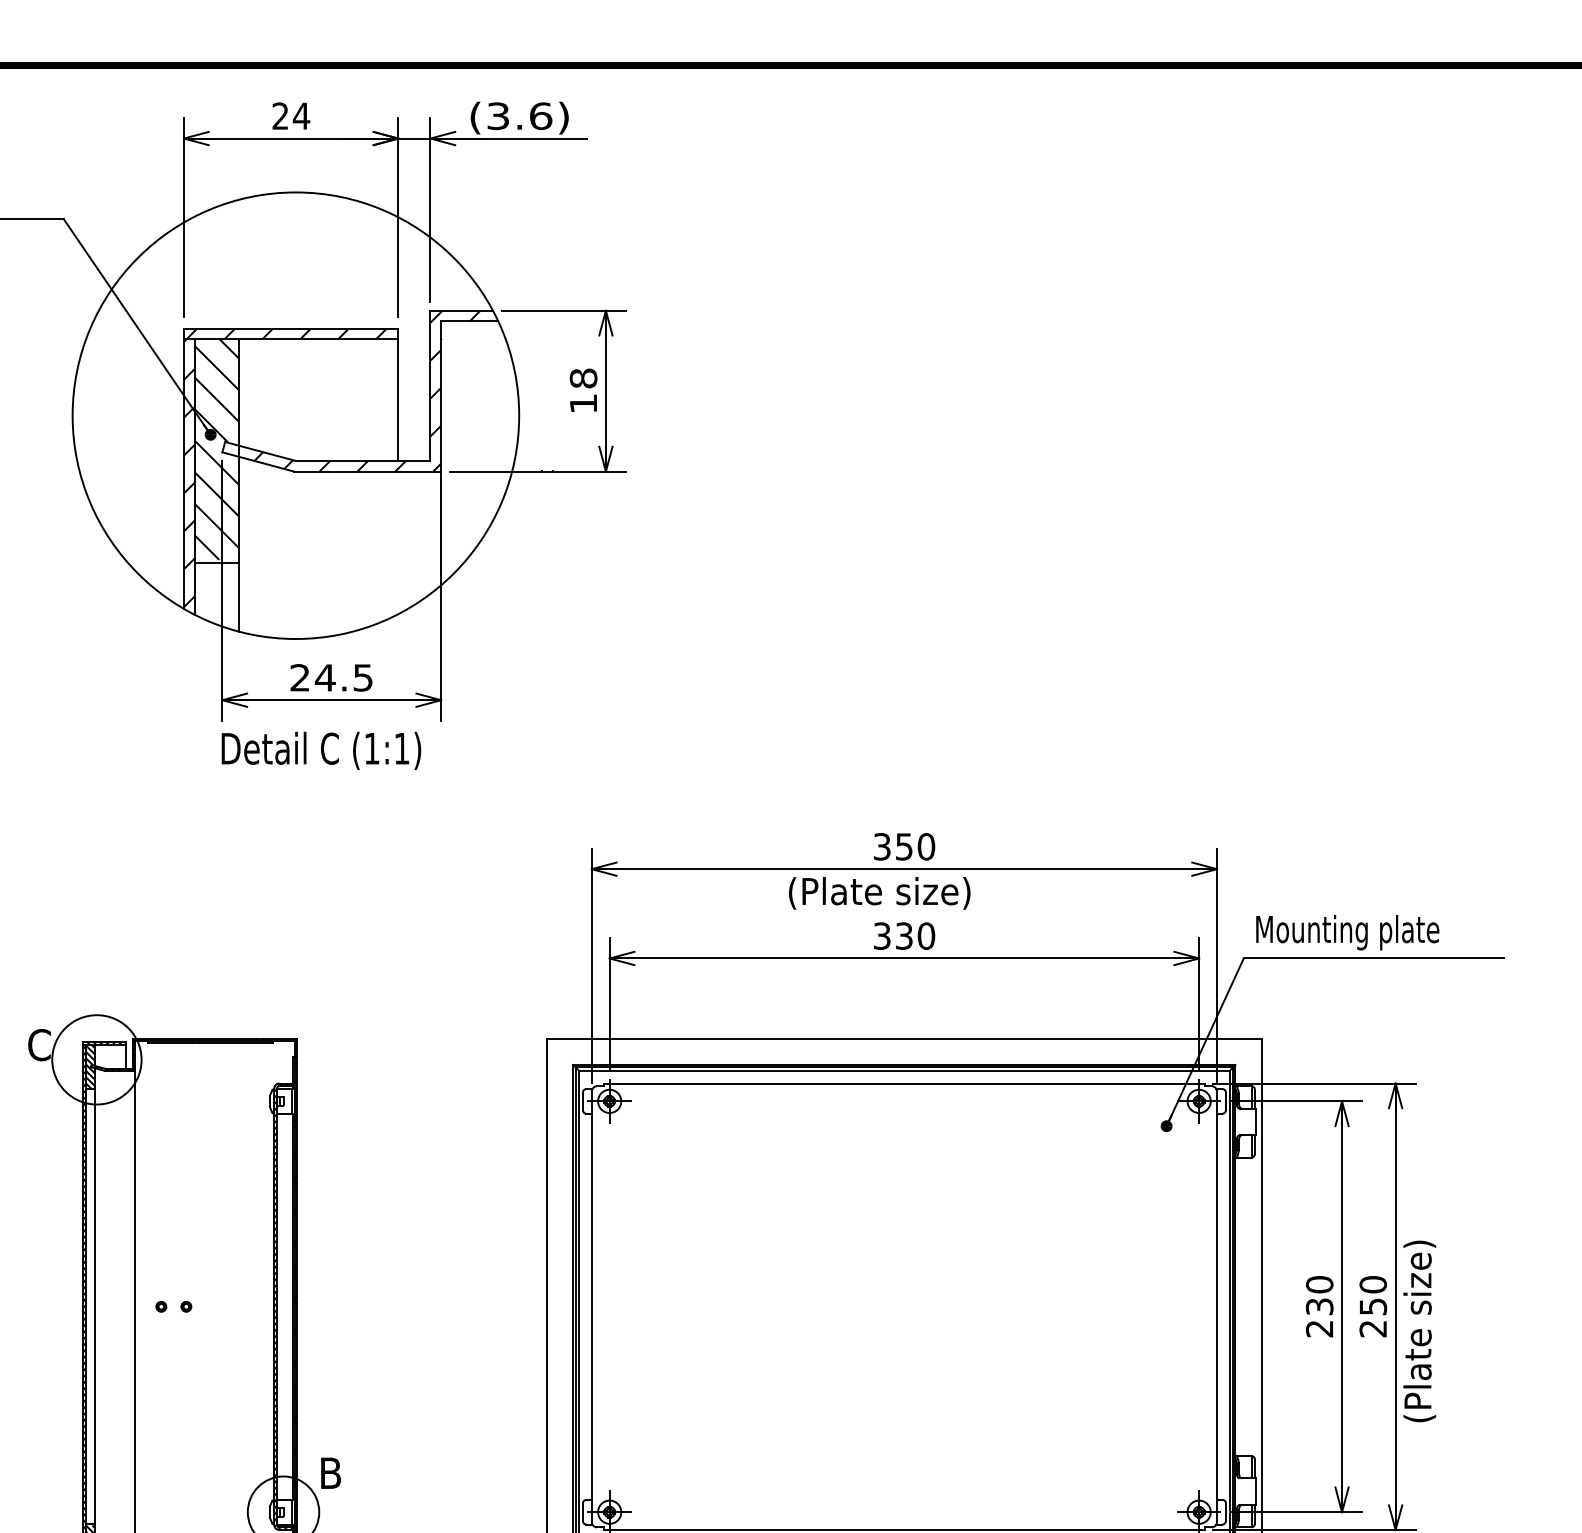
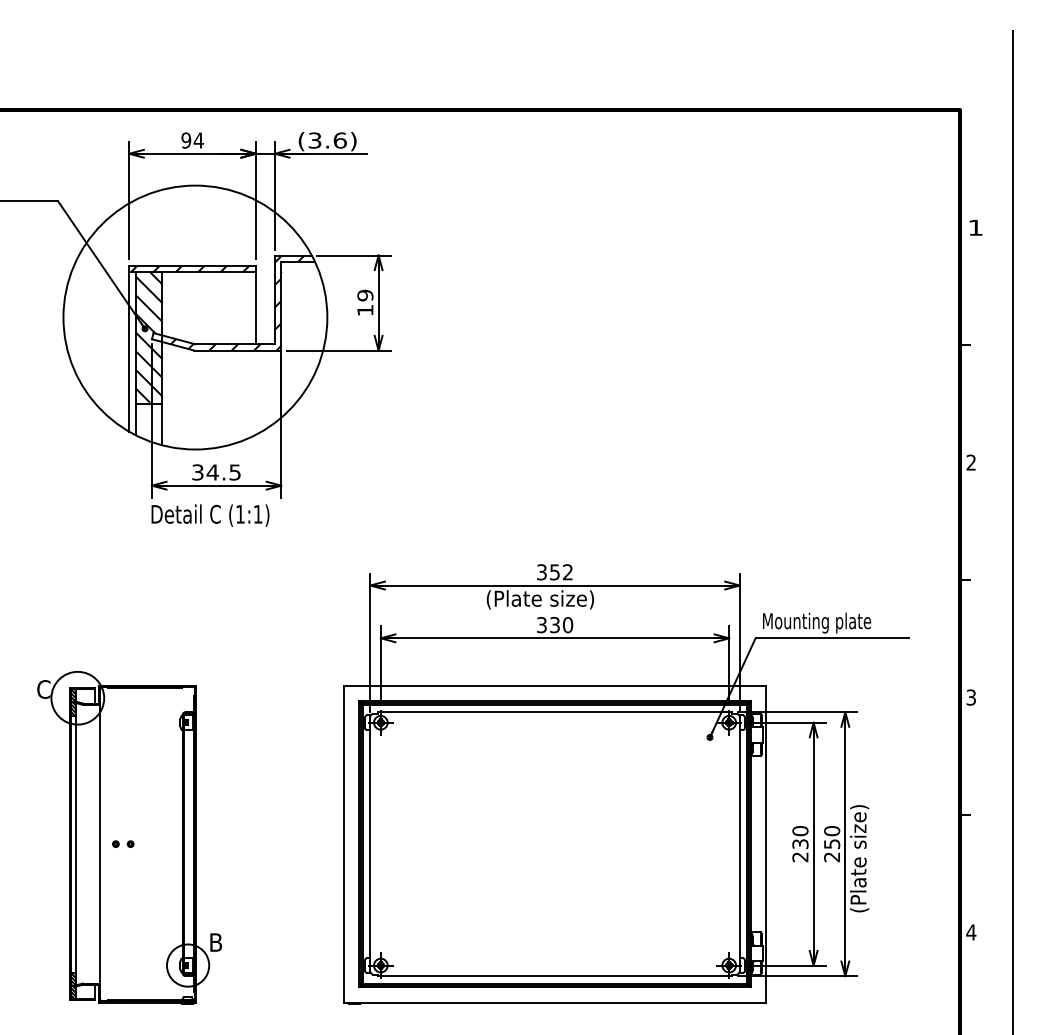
text: (280, 116) -> (186, 140), 24 -> 94
text: (583, 378) -> (365, 295), 18 -> 19
hatch: (189, 473) -> (132, 351), removed
text: (299, 677) -> (197, 472), 24.5 -> 34.5
text: (927, 847) -> (568, 572), 350 -> 352

